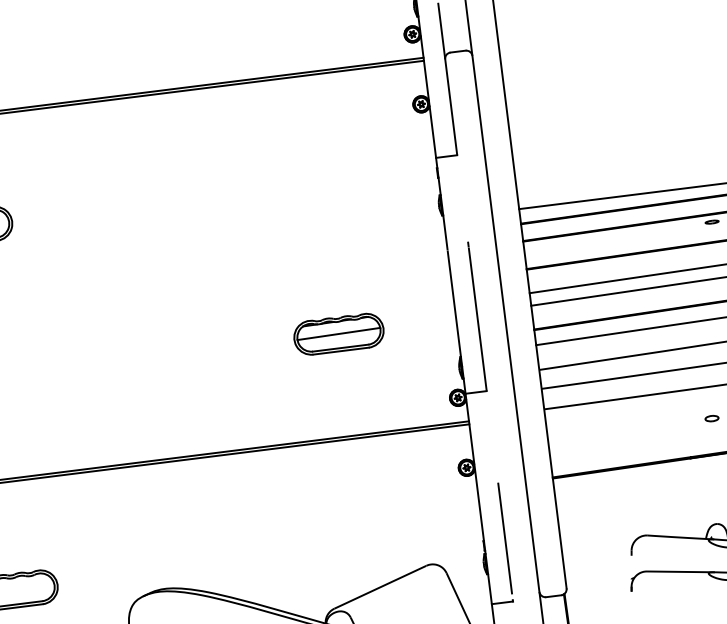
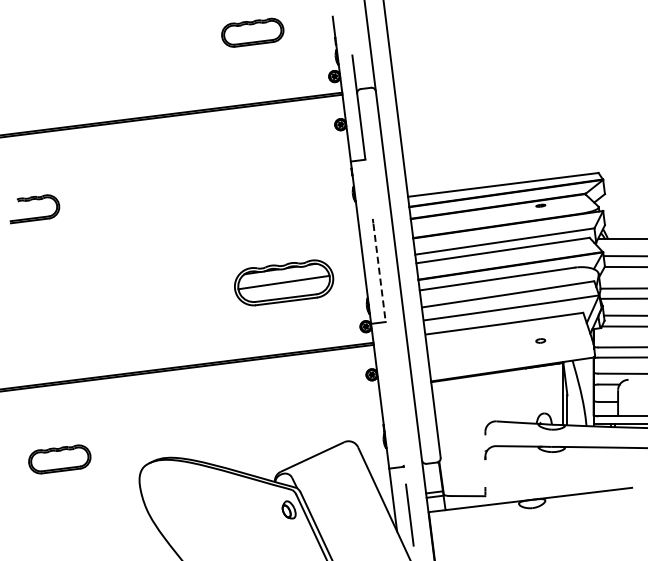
line: (477, 319) -> (379, 272), solid -> dashed
part: (338, 333) -> (283, 282), size x1.6
line: (505, 538) -> (398, 423), removed

